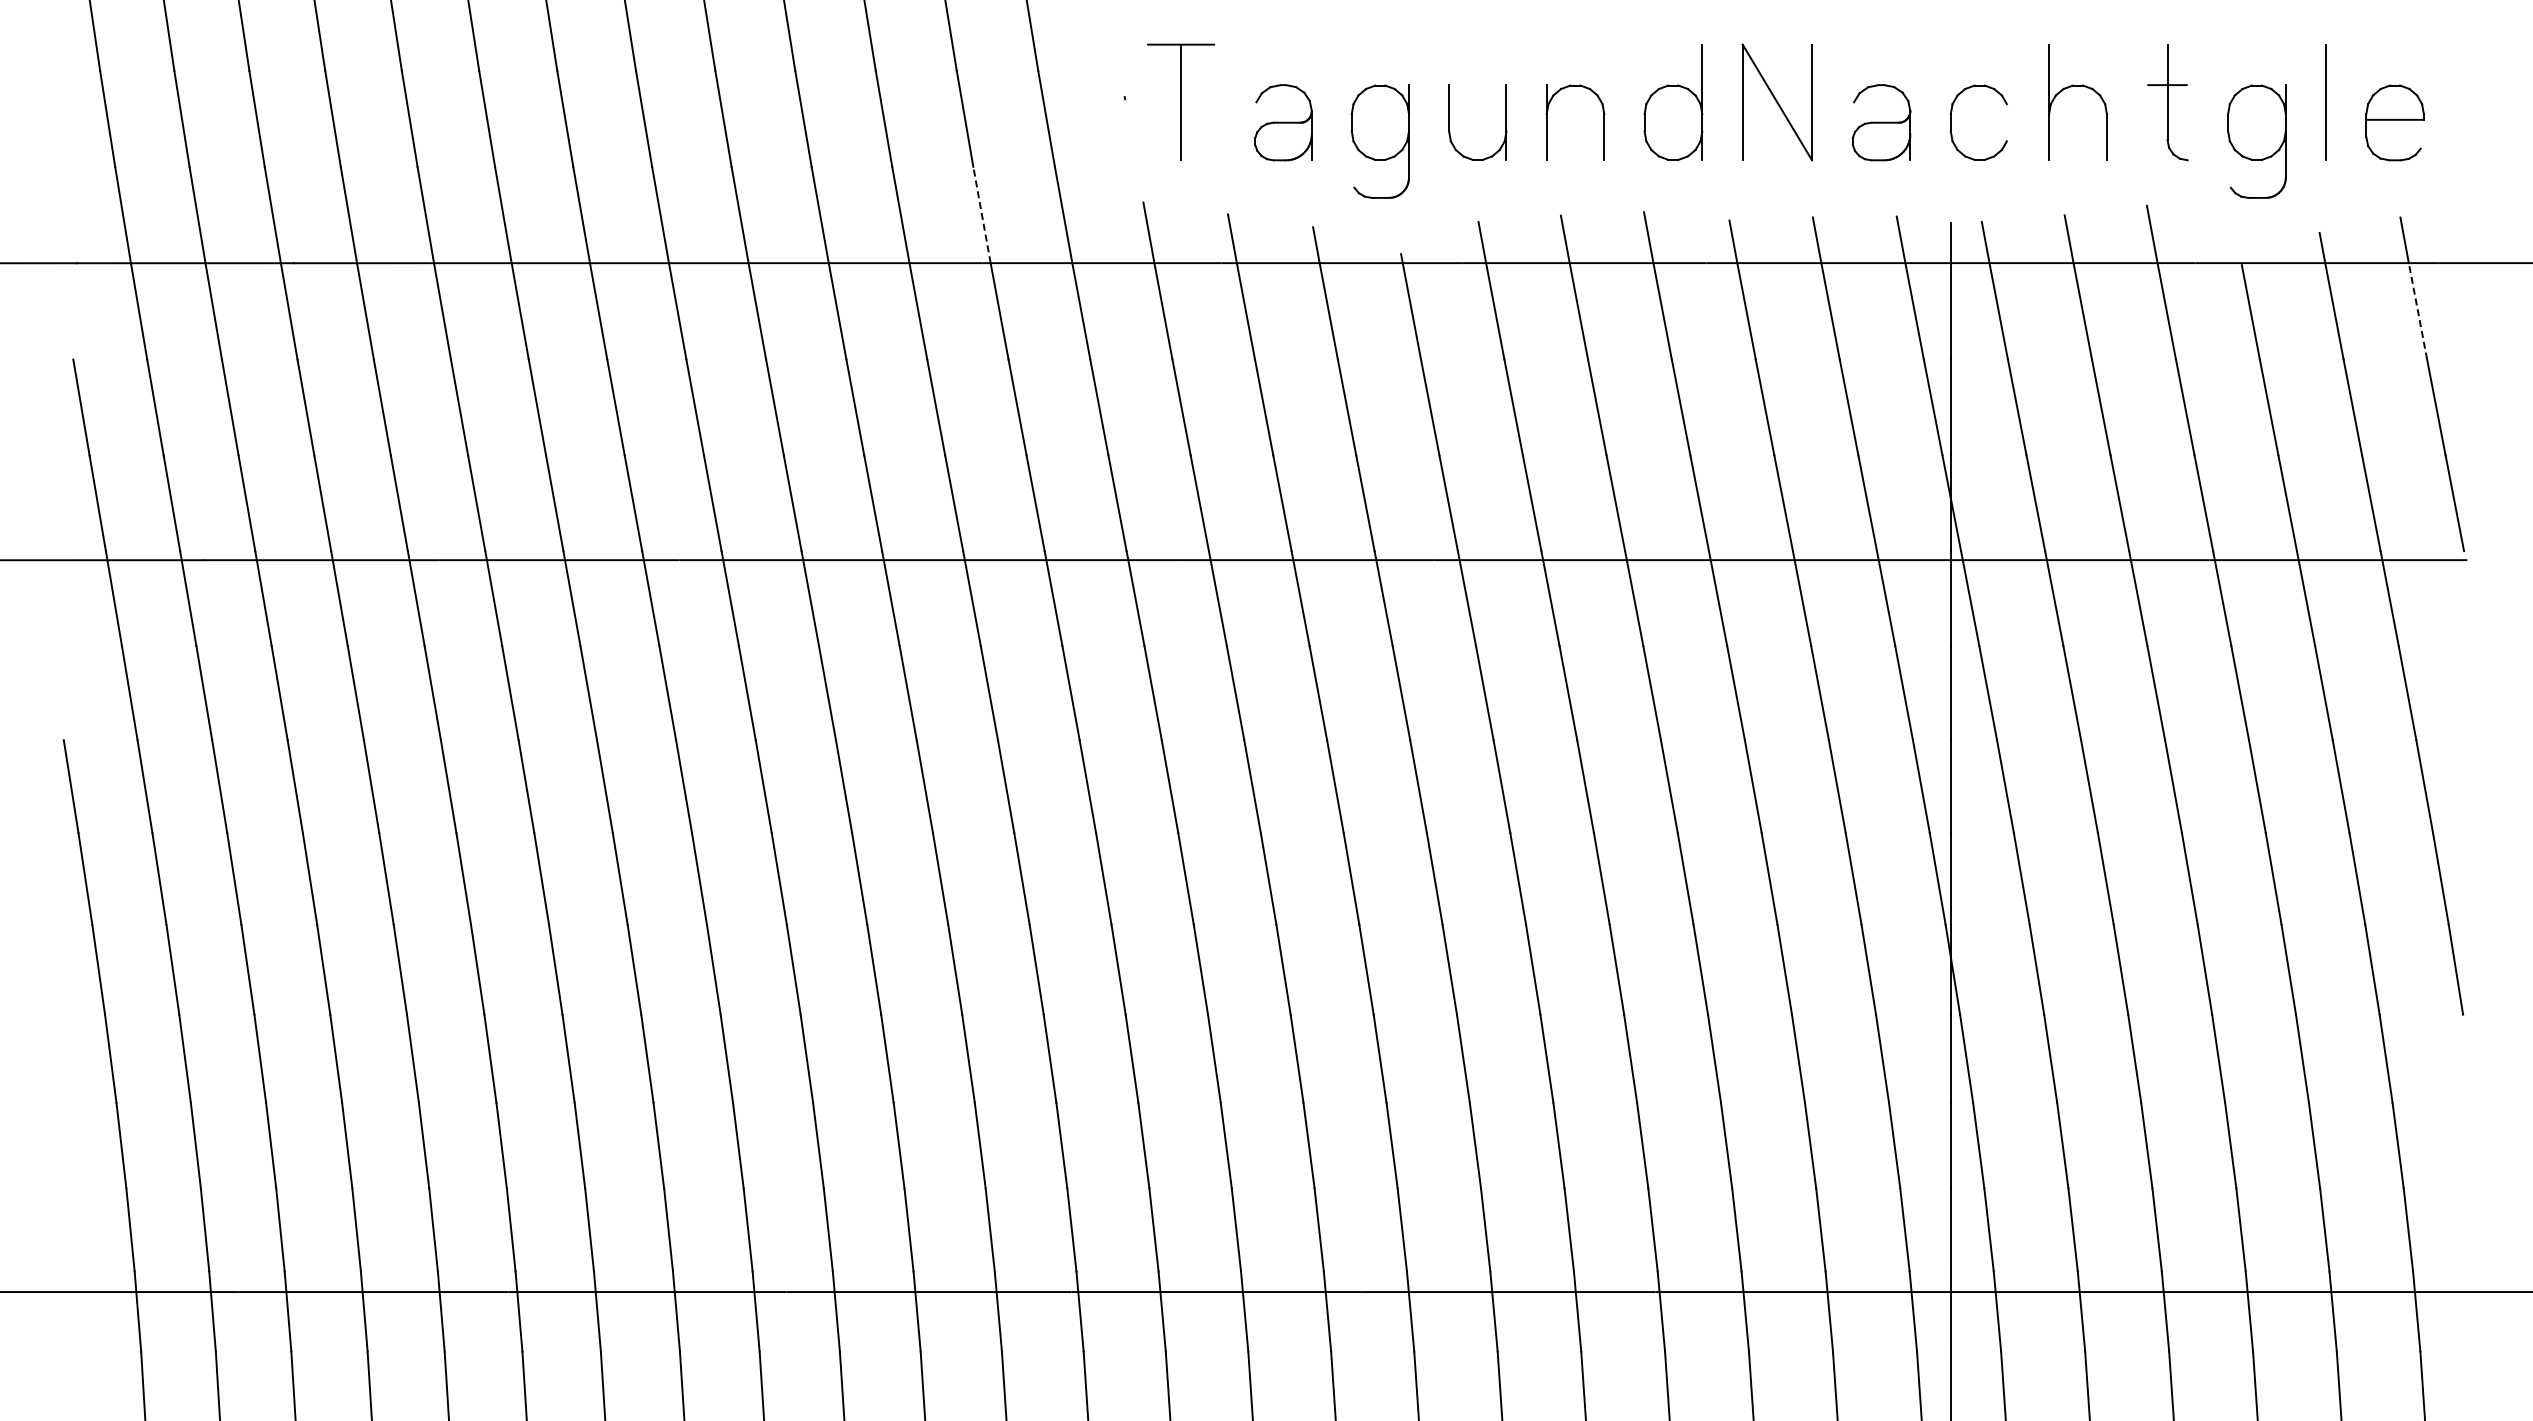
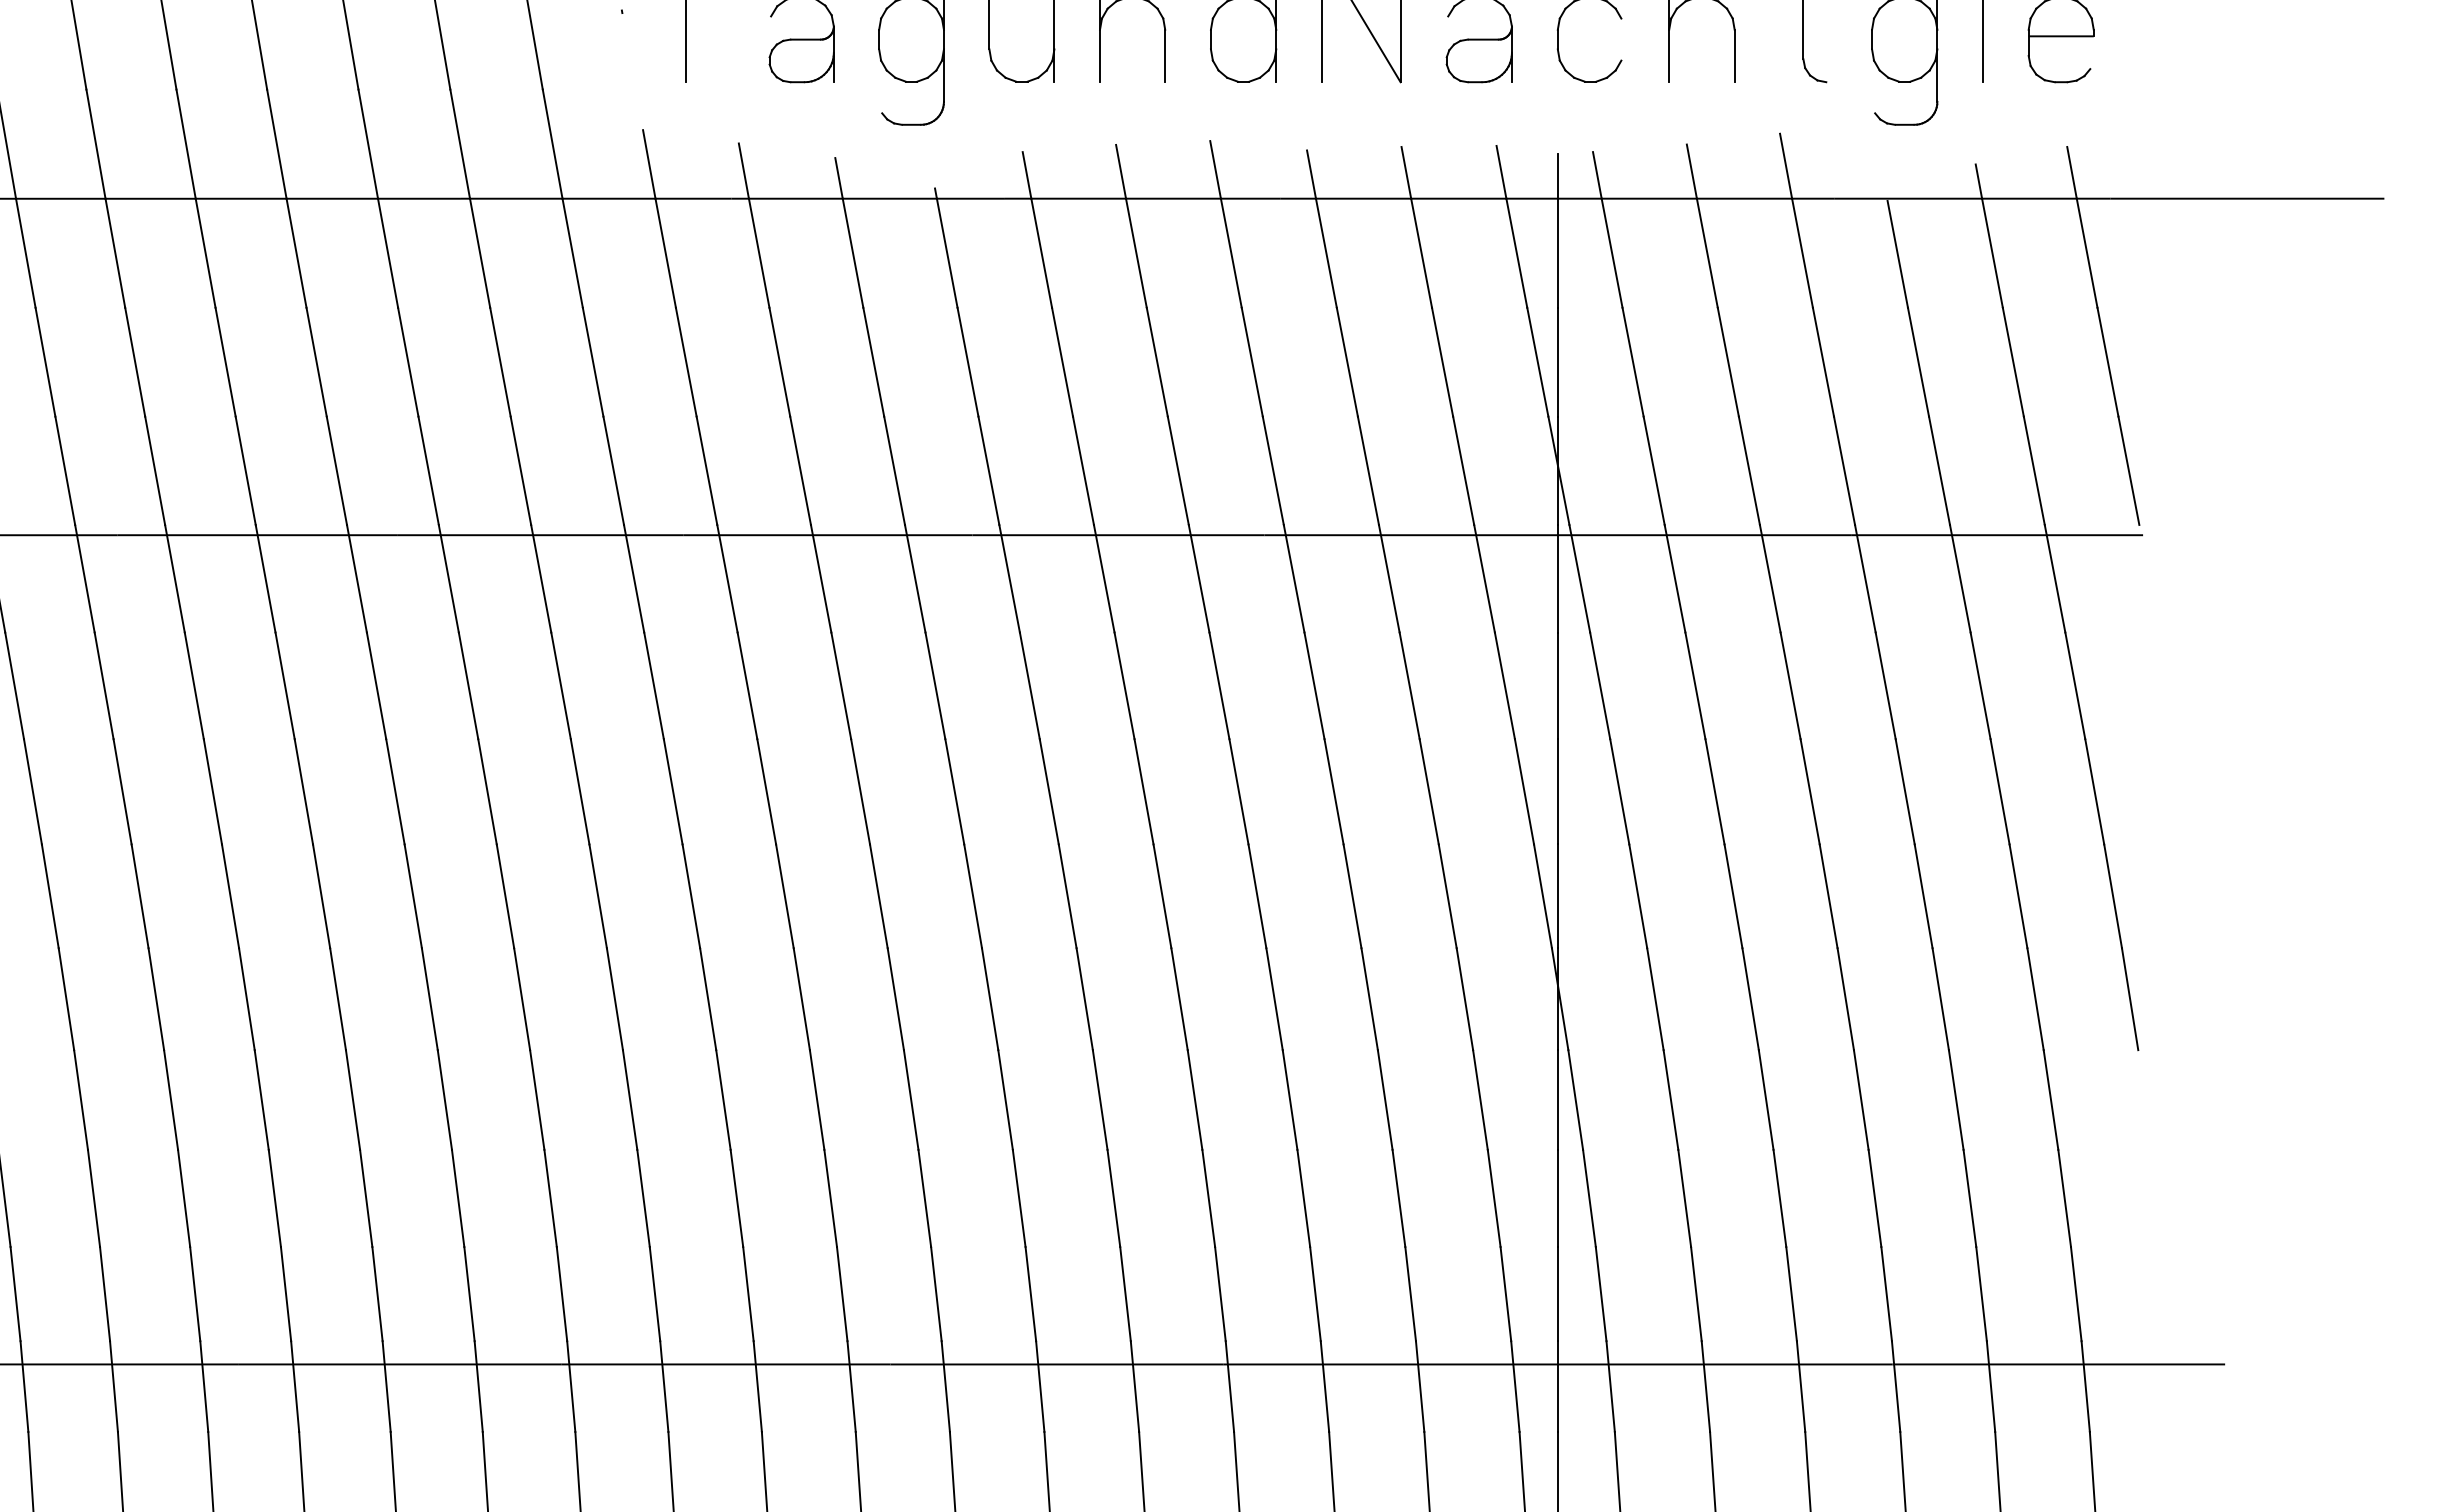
line: (982, 215) -> (460, 144), dashed -> solid
line: (2417, 310) -> (2086, 252), dashed -> solid

